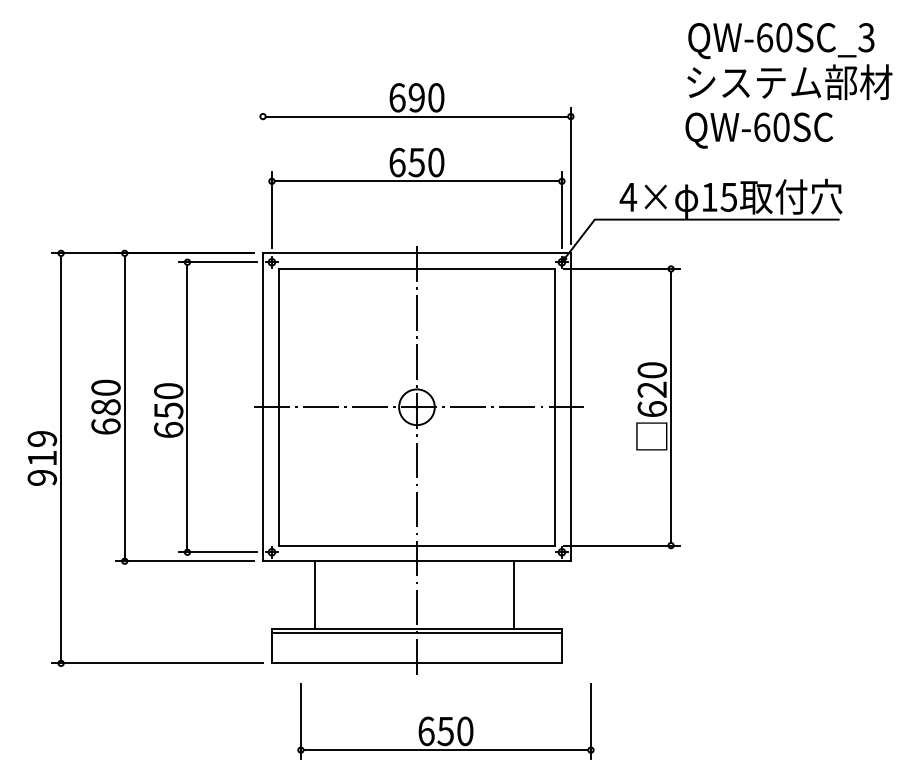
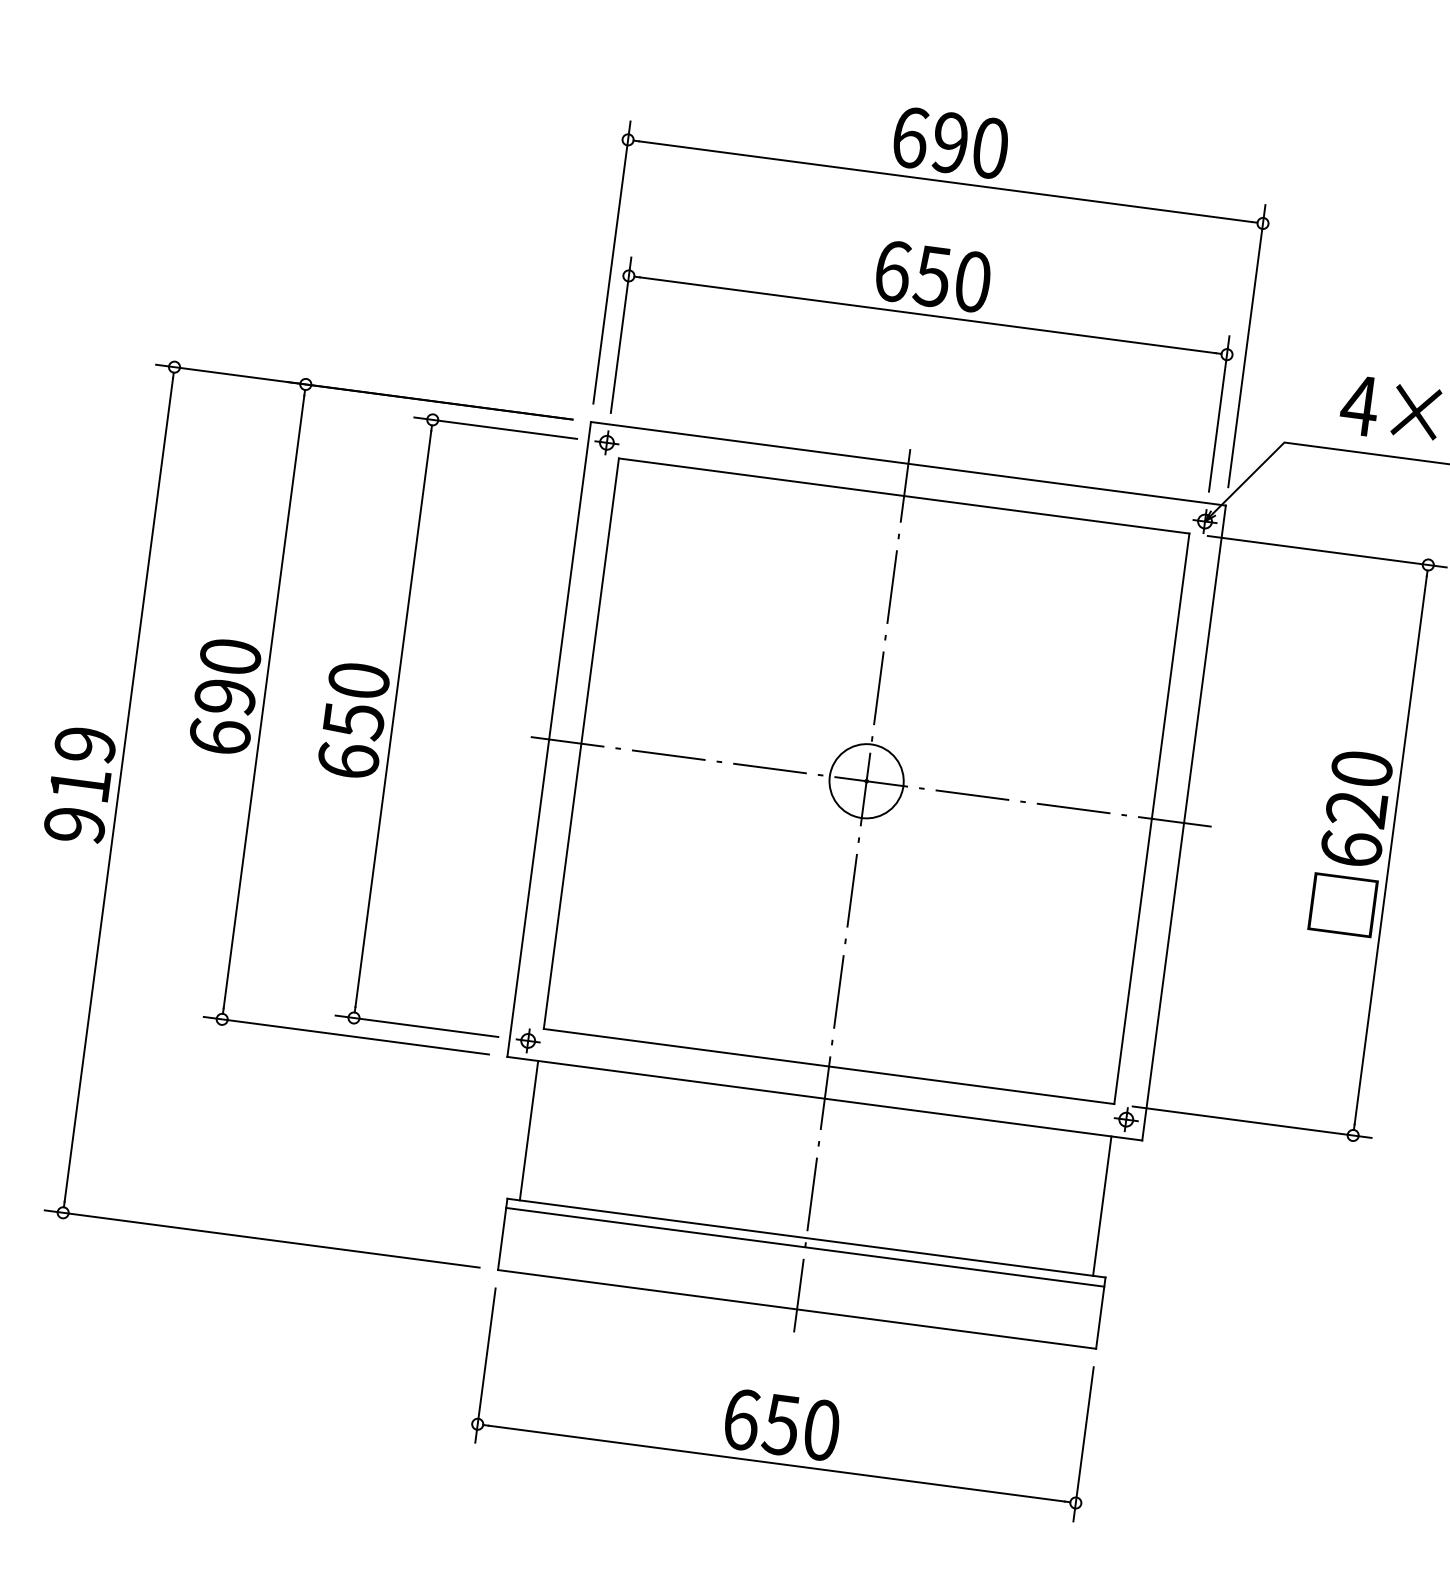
line: (263, 175) -> (613, 261), added
text: (105, 407) -> (224, 697), 680 -> 690
line: (314, 594) -> (528, 1129), moved
line: (513, 594) -> (1101, 1205), moved
part: (445, 721) -> (783, 1404), moved

